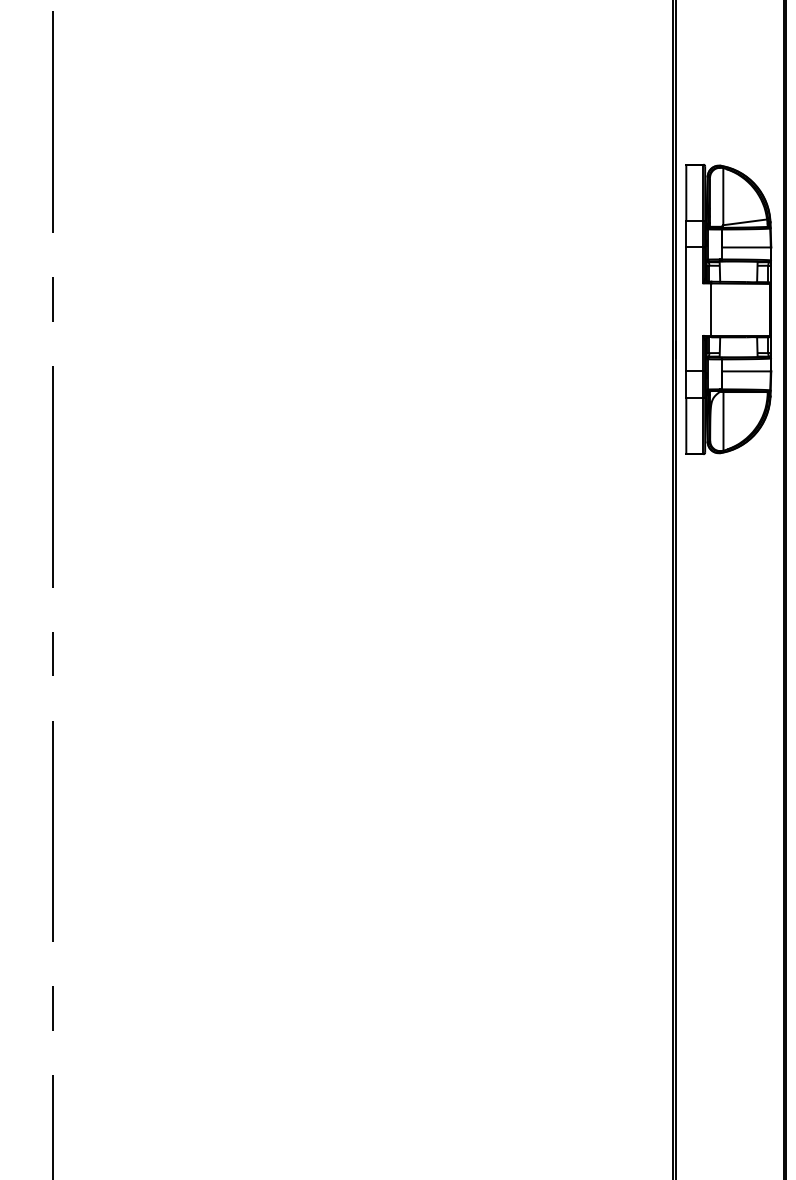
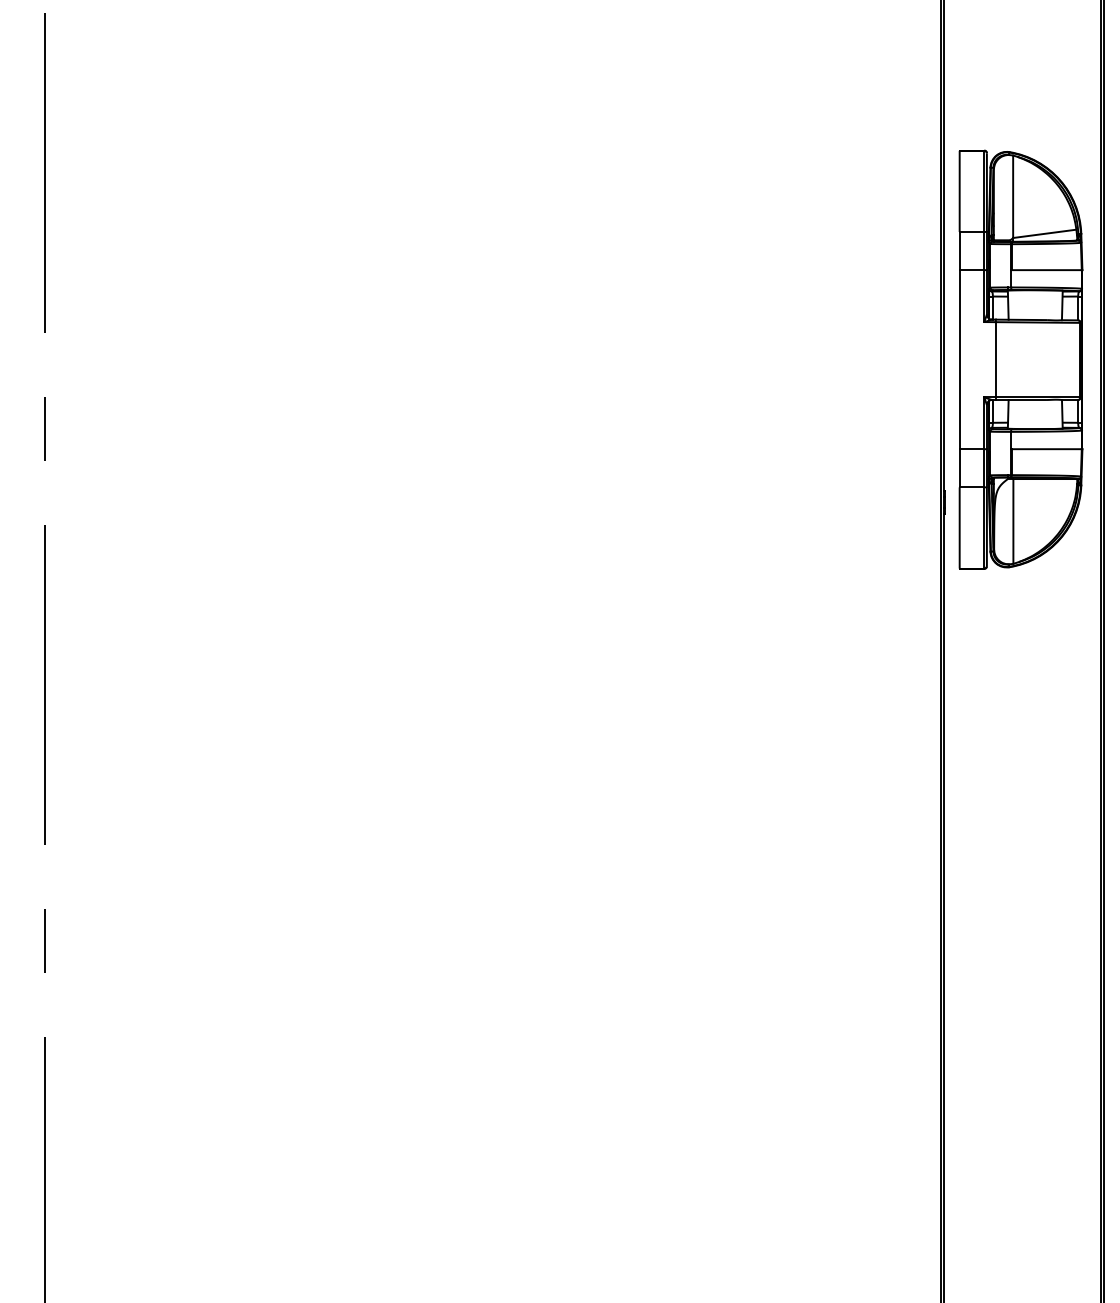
part: (728, 309) -> (1020, 359), moved

